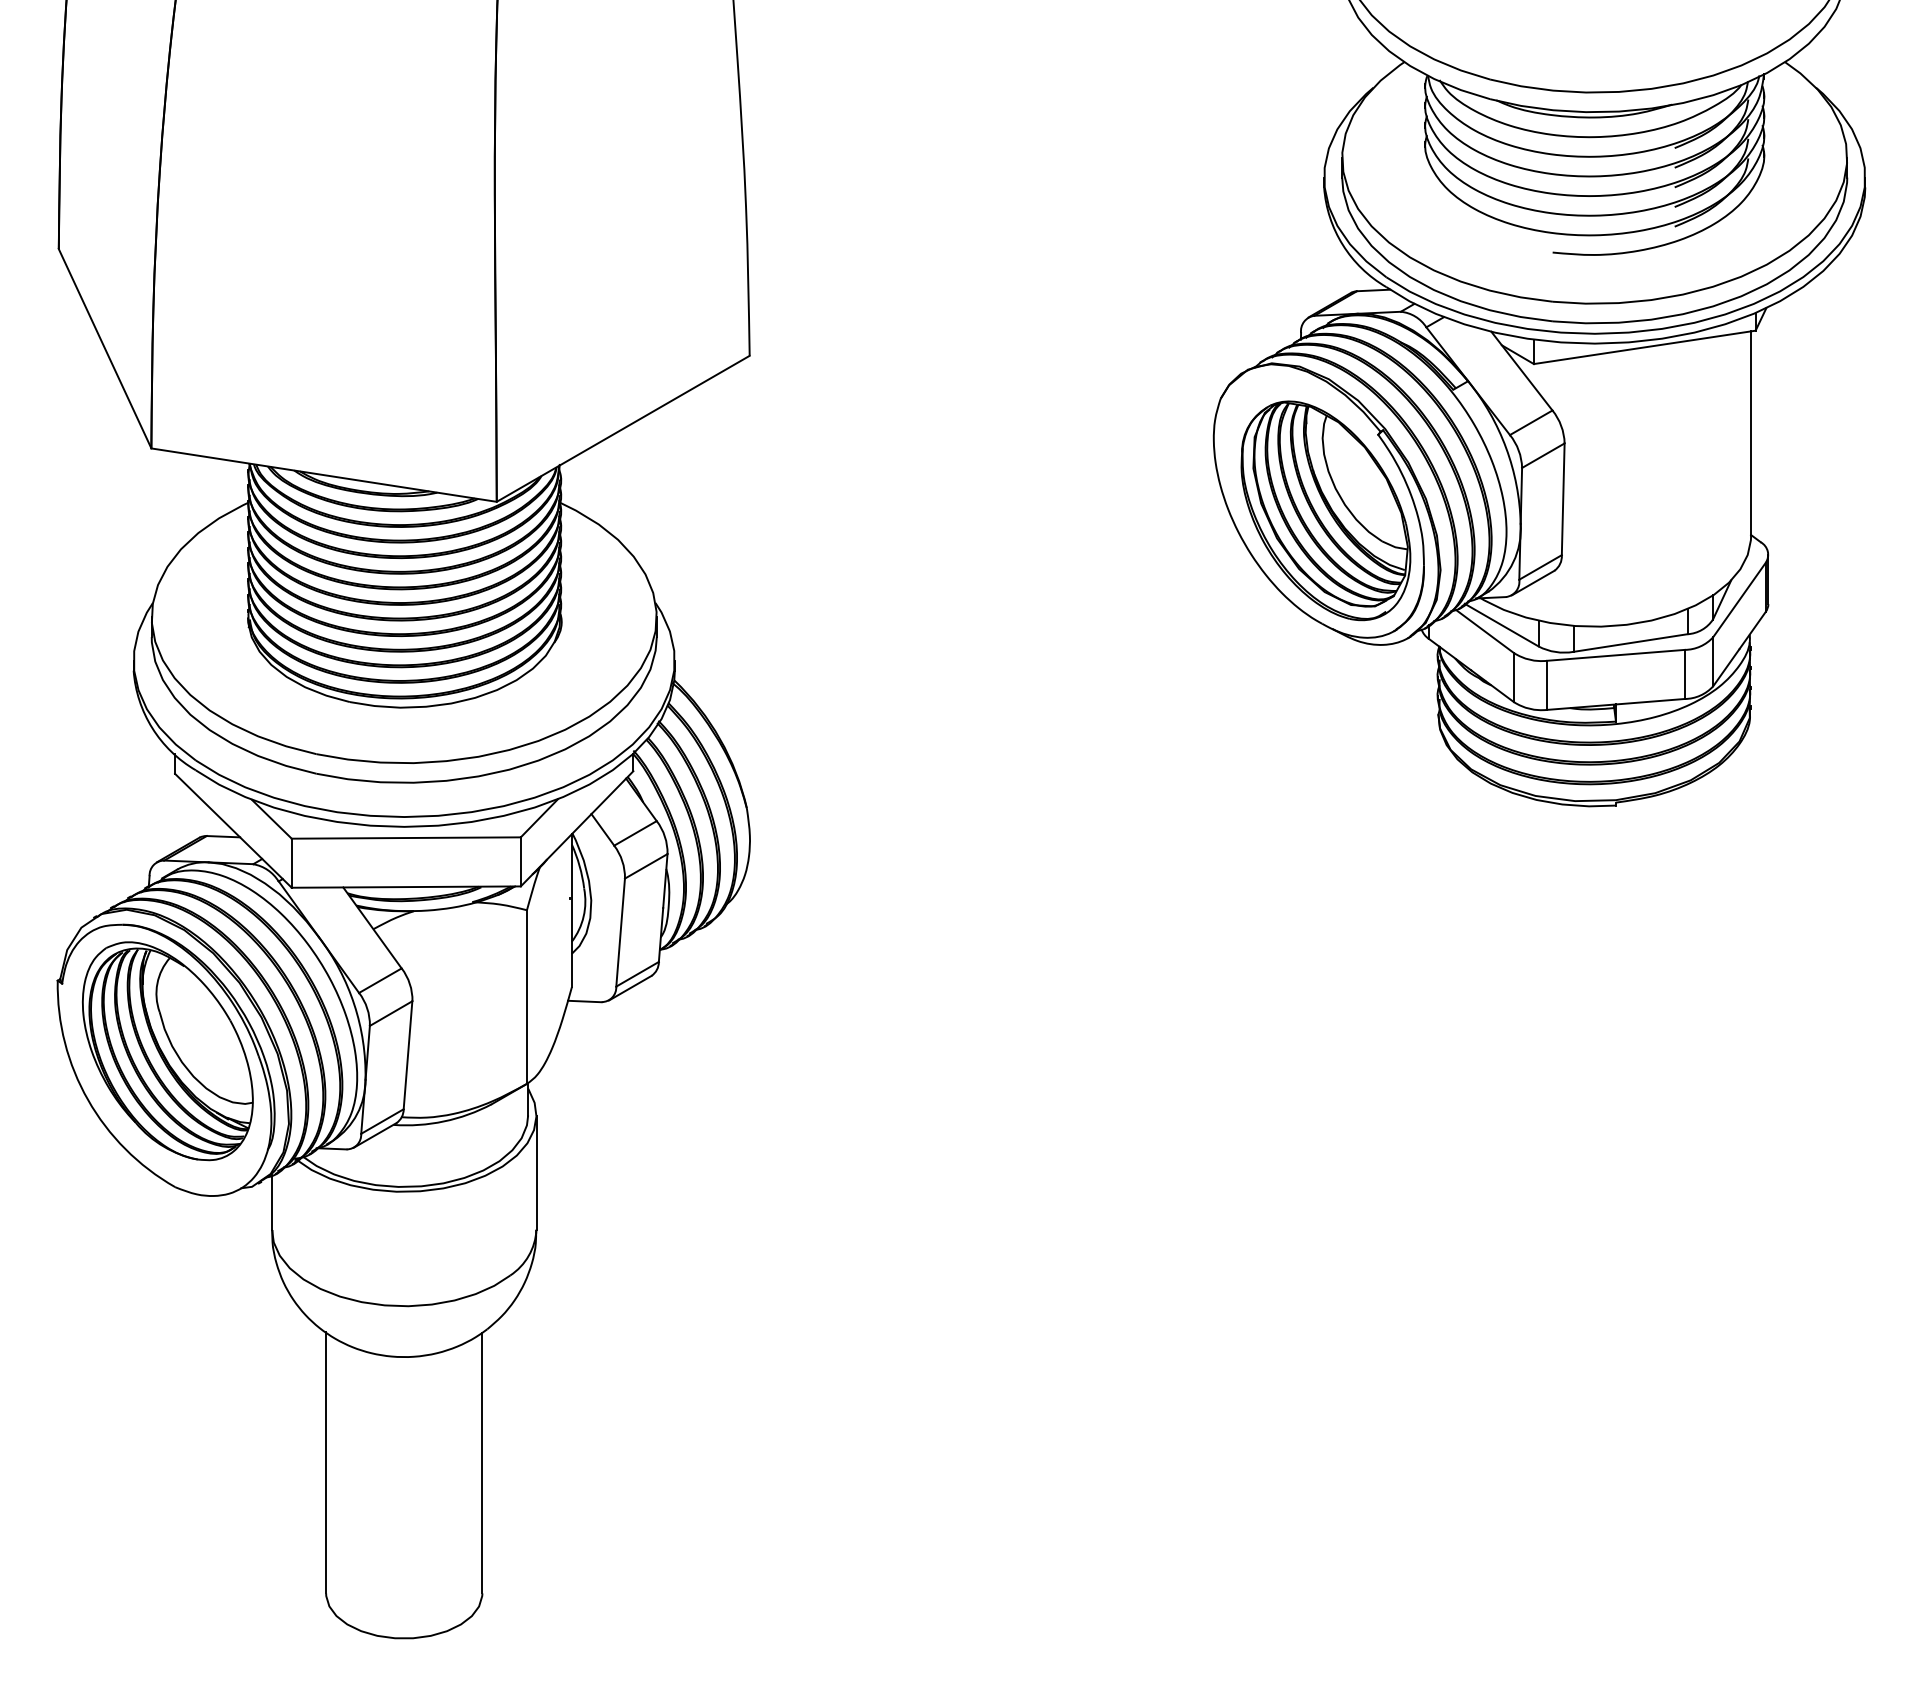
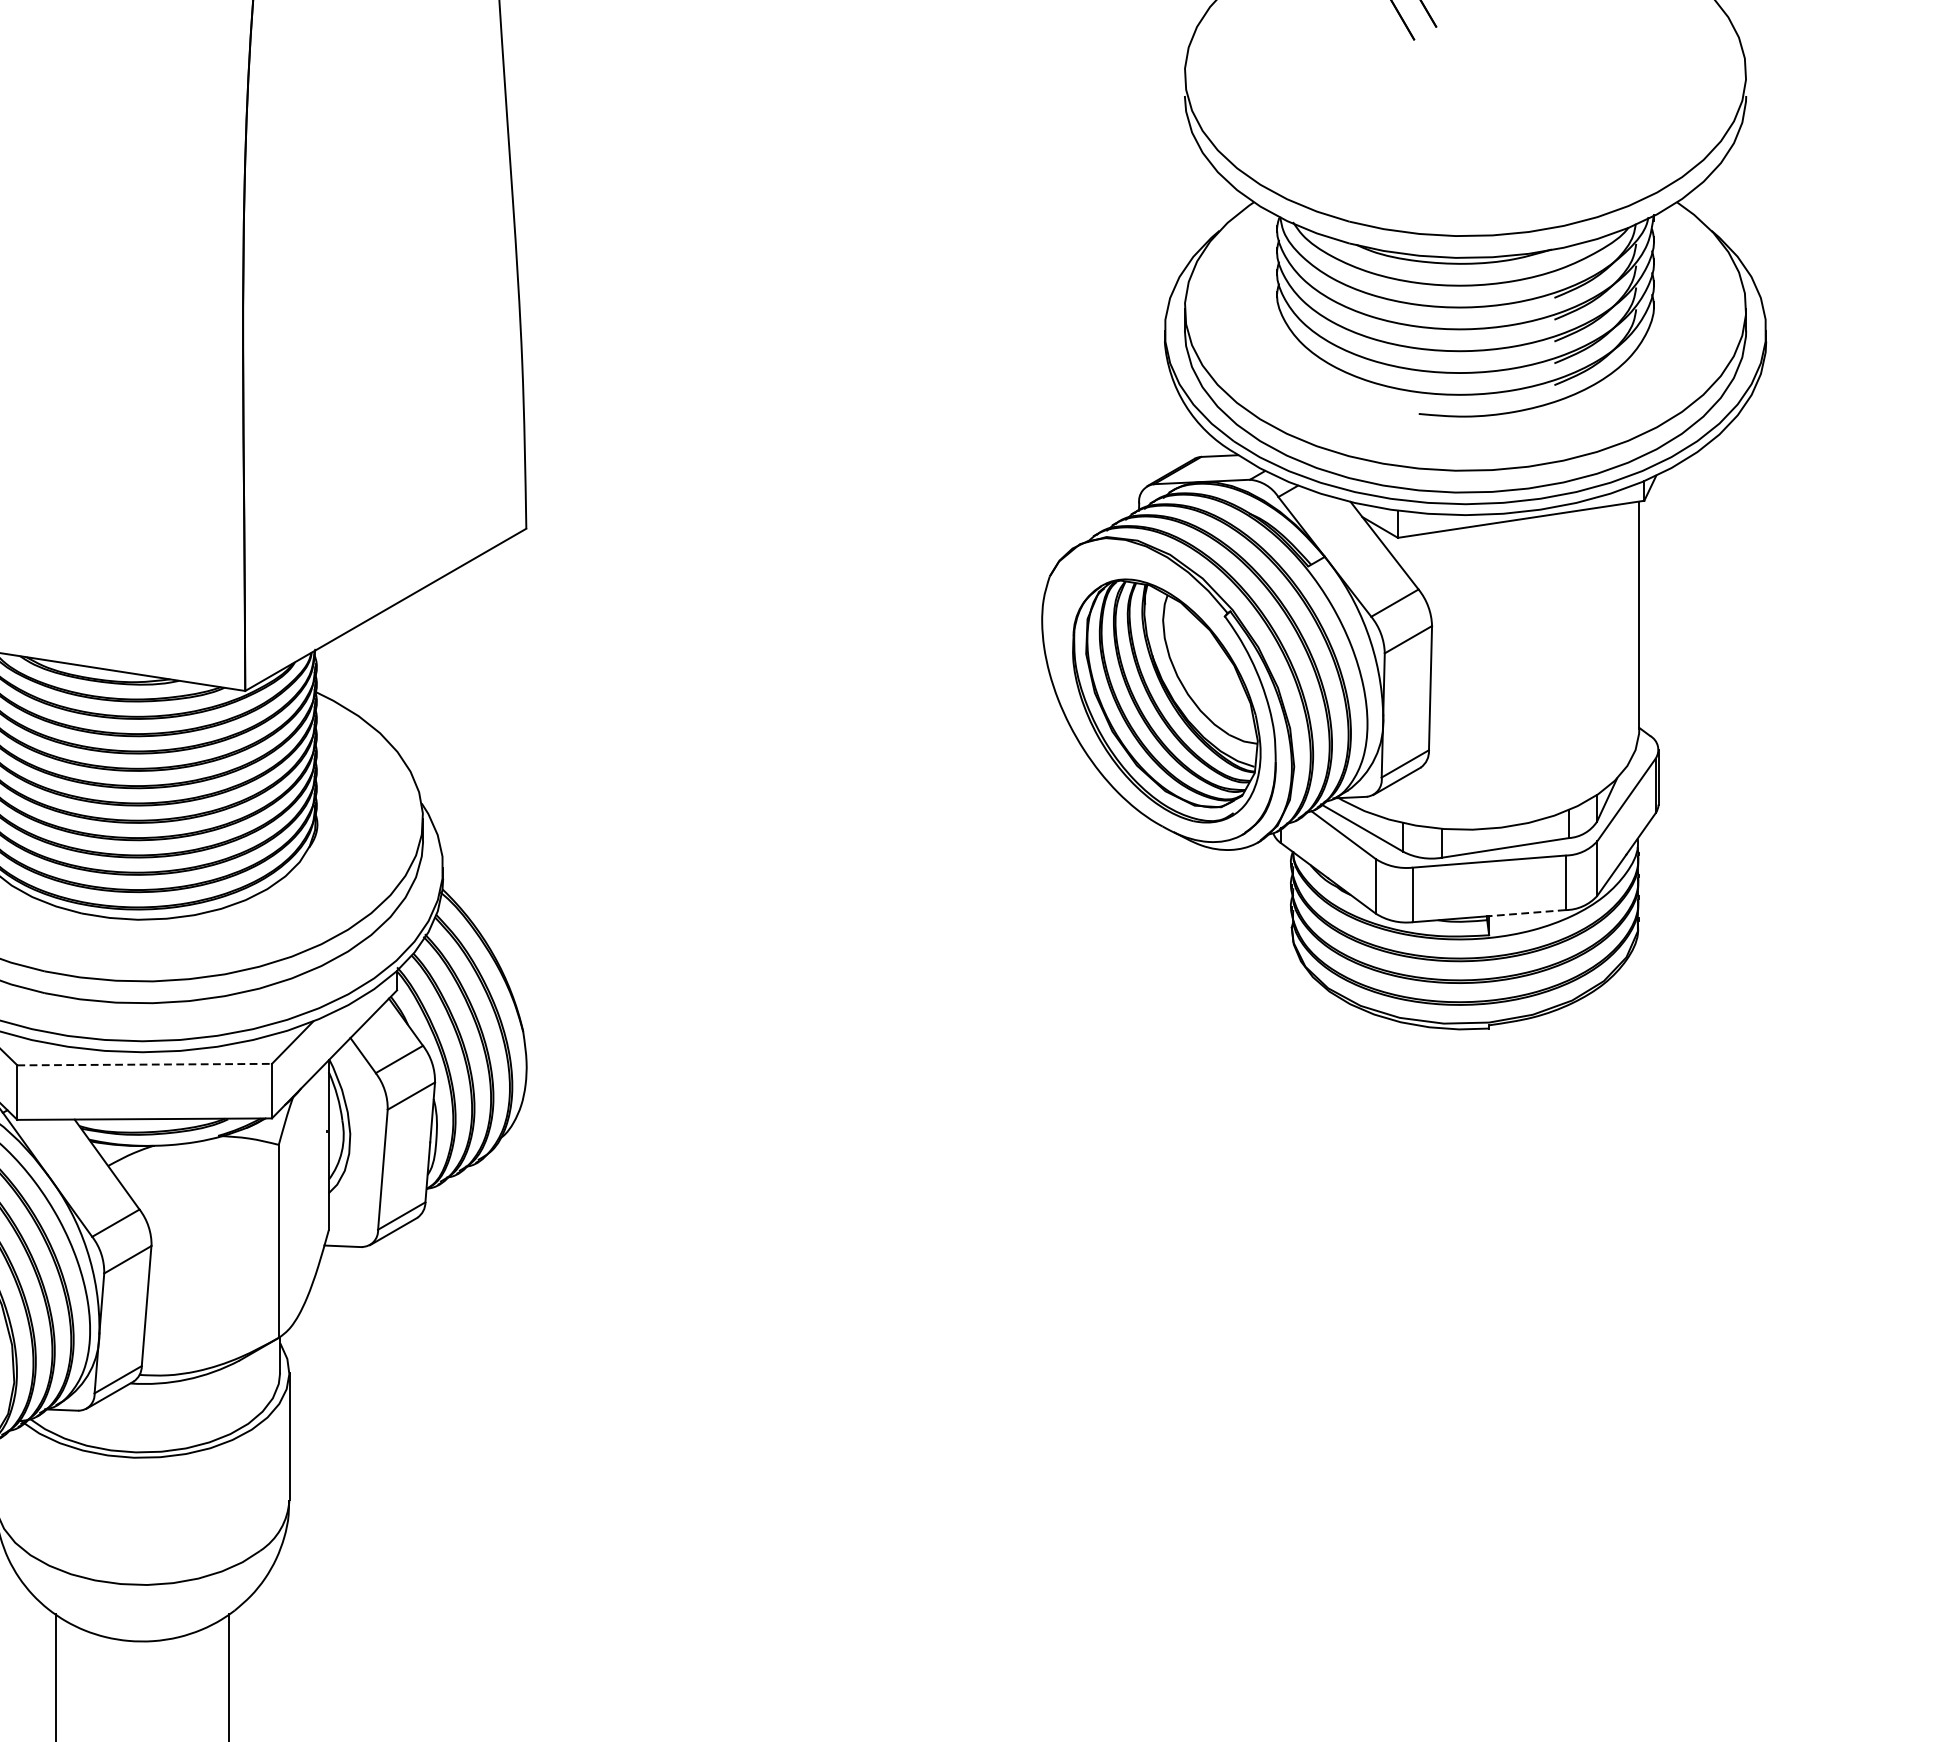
line: (1650, 701) -> (1527, 912), solid -> dashed
line: (406, 838) -> (144, 1065), solid -> dashed

